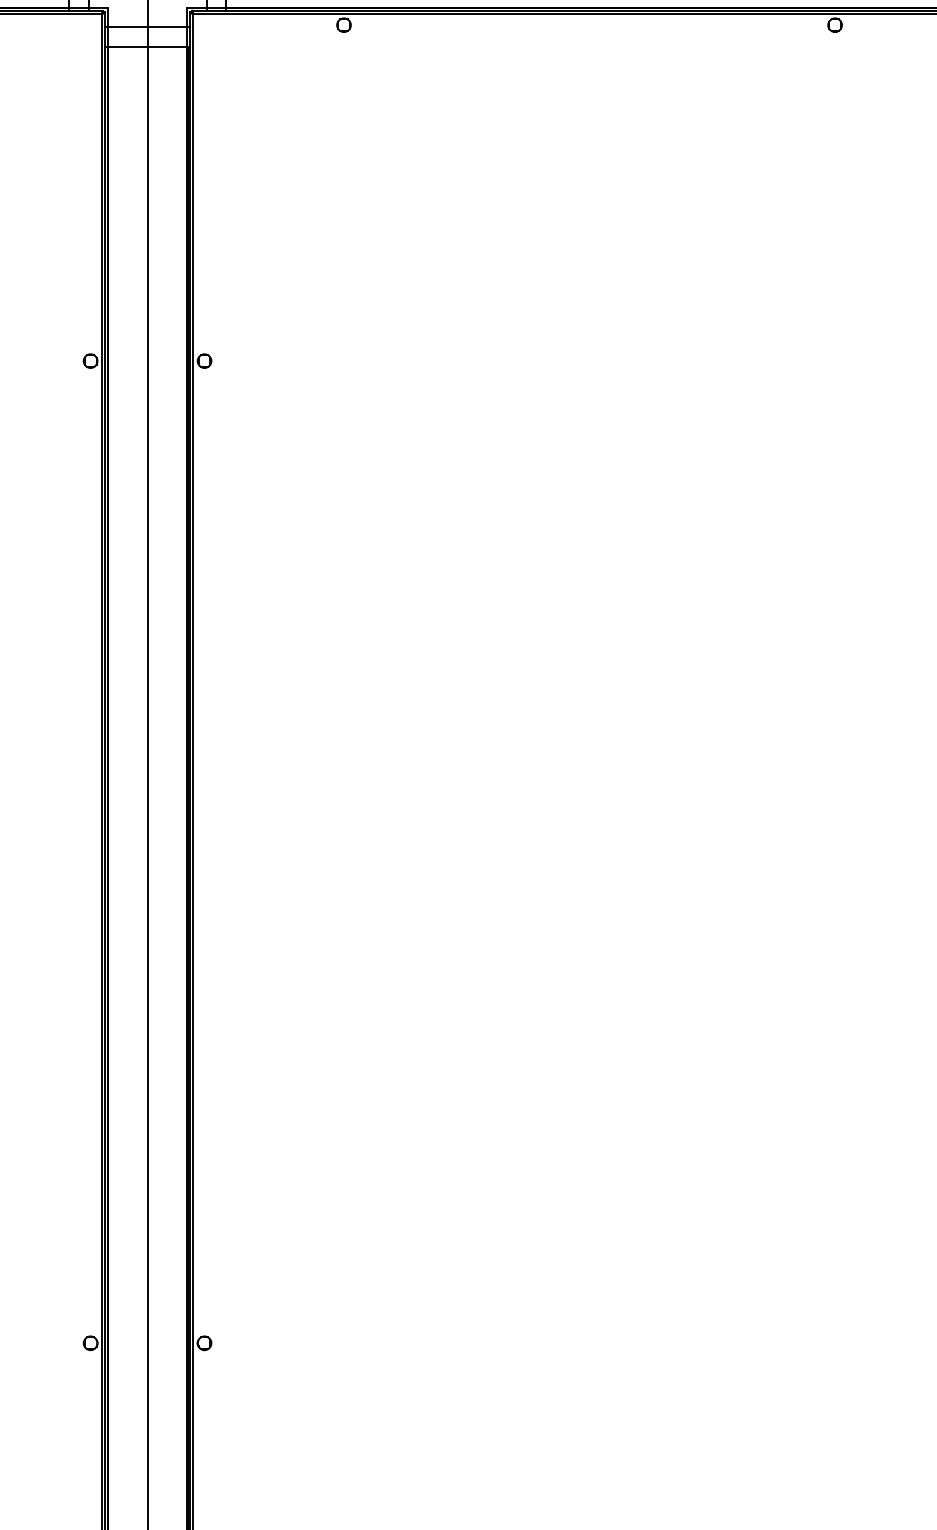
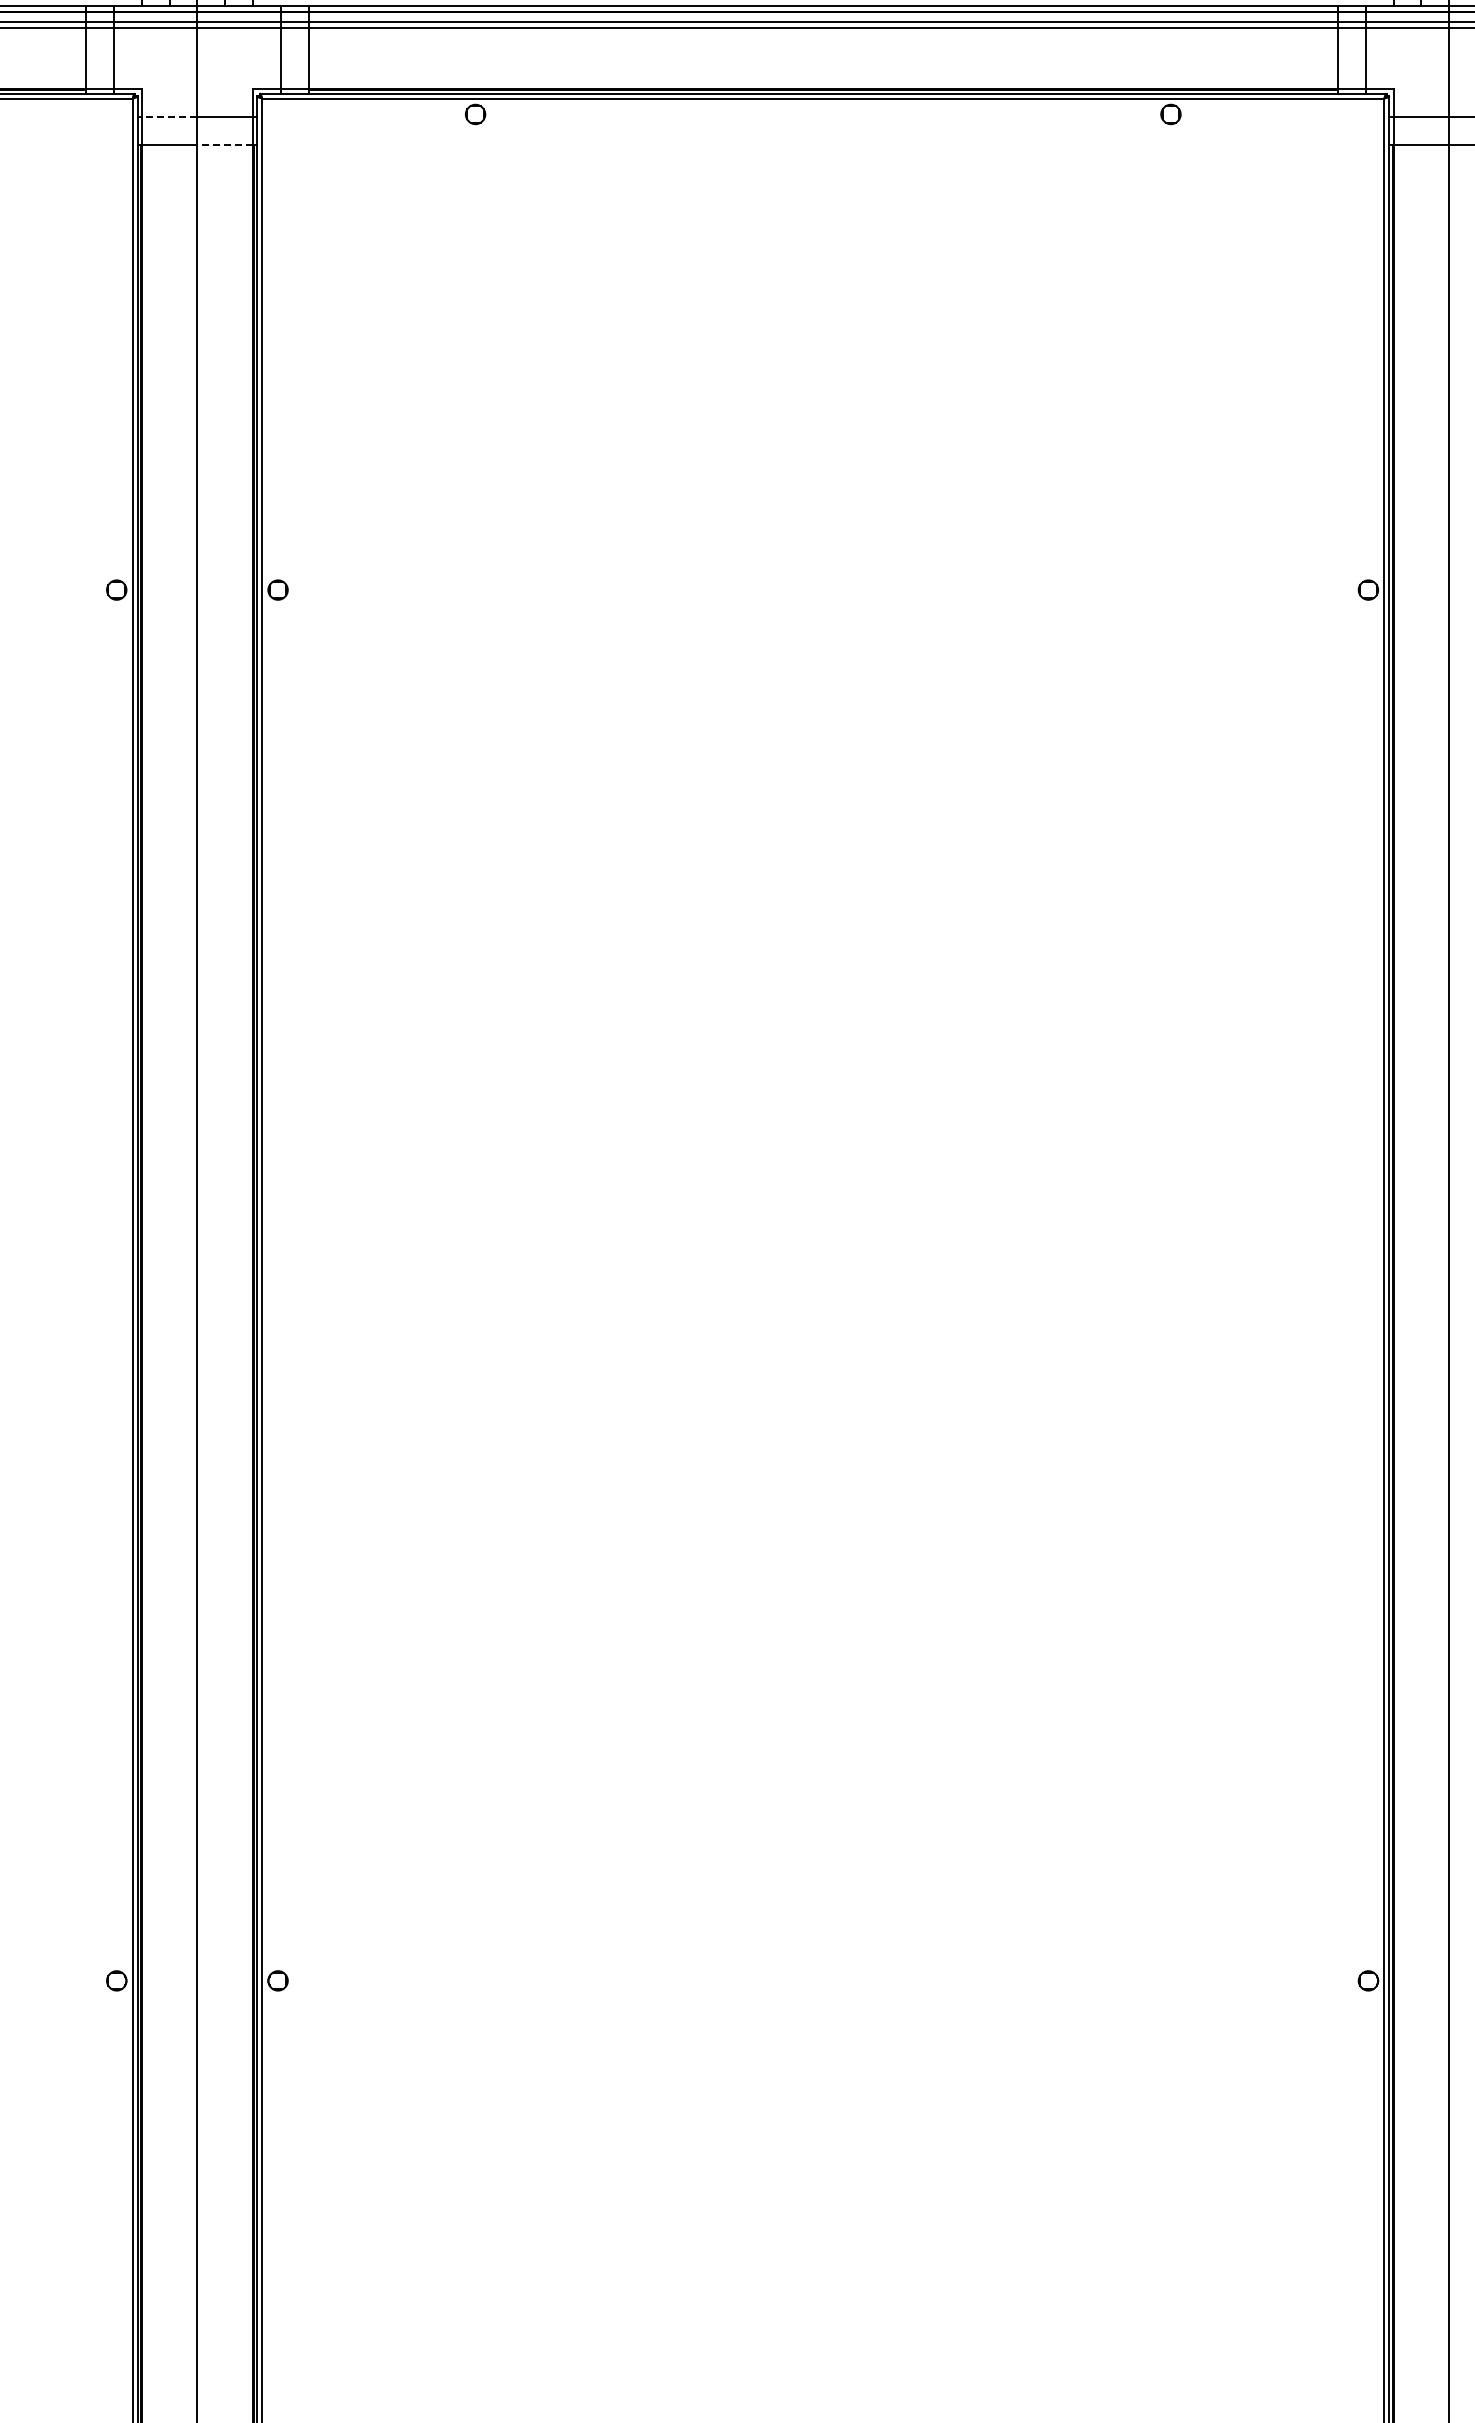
line: (127, 27) -> (169, 117), solid -> dashed
line: (167, 47) -> (225, 145), solid -> dashed

